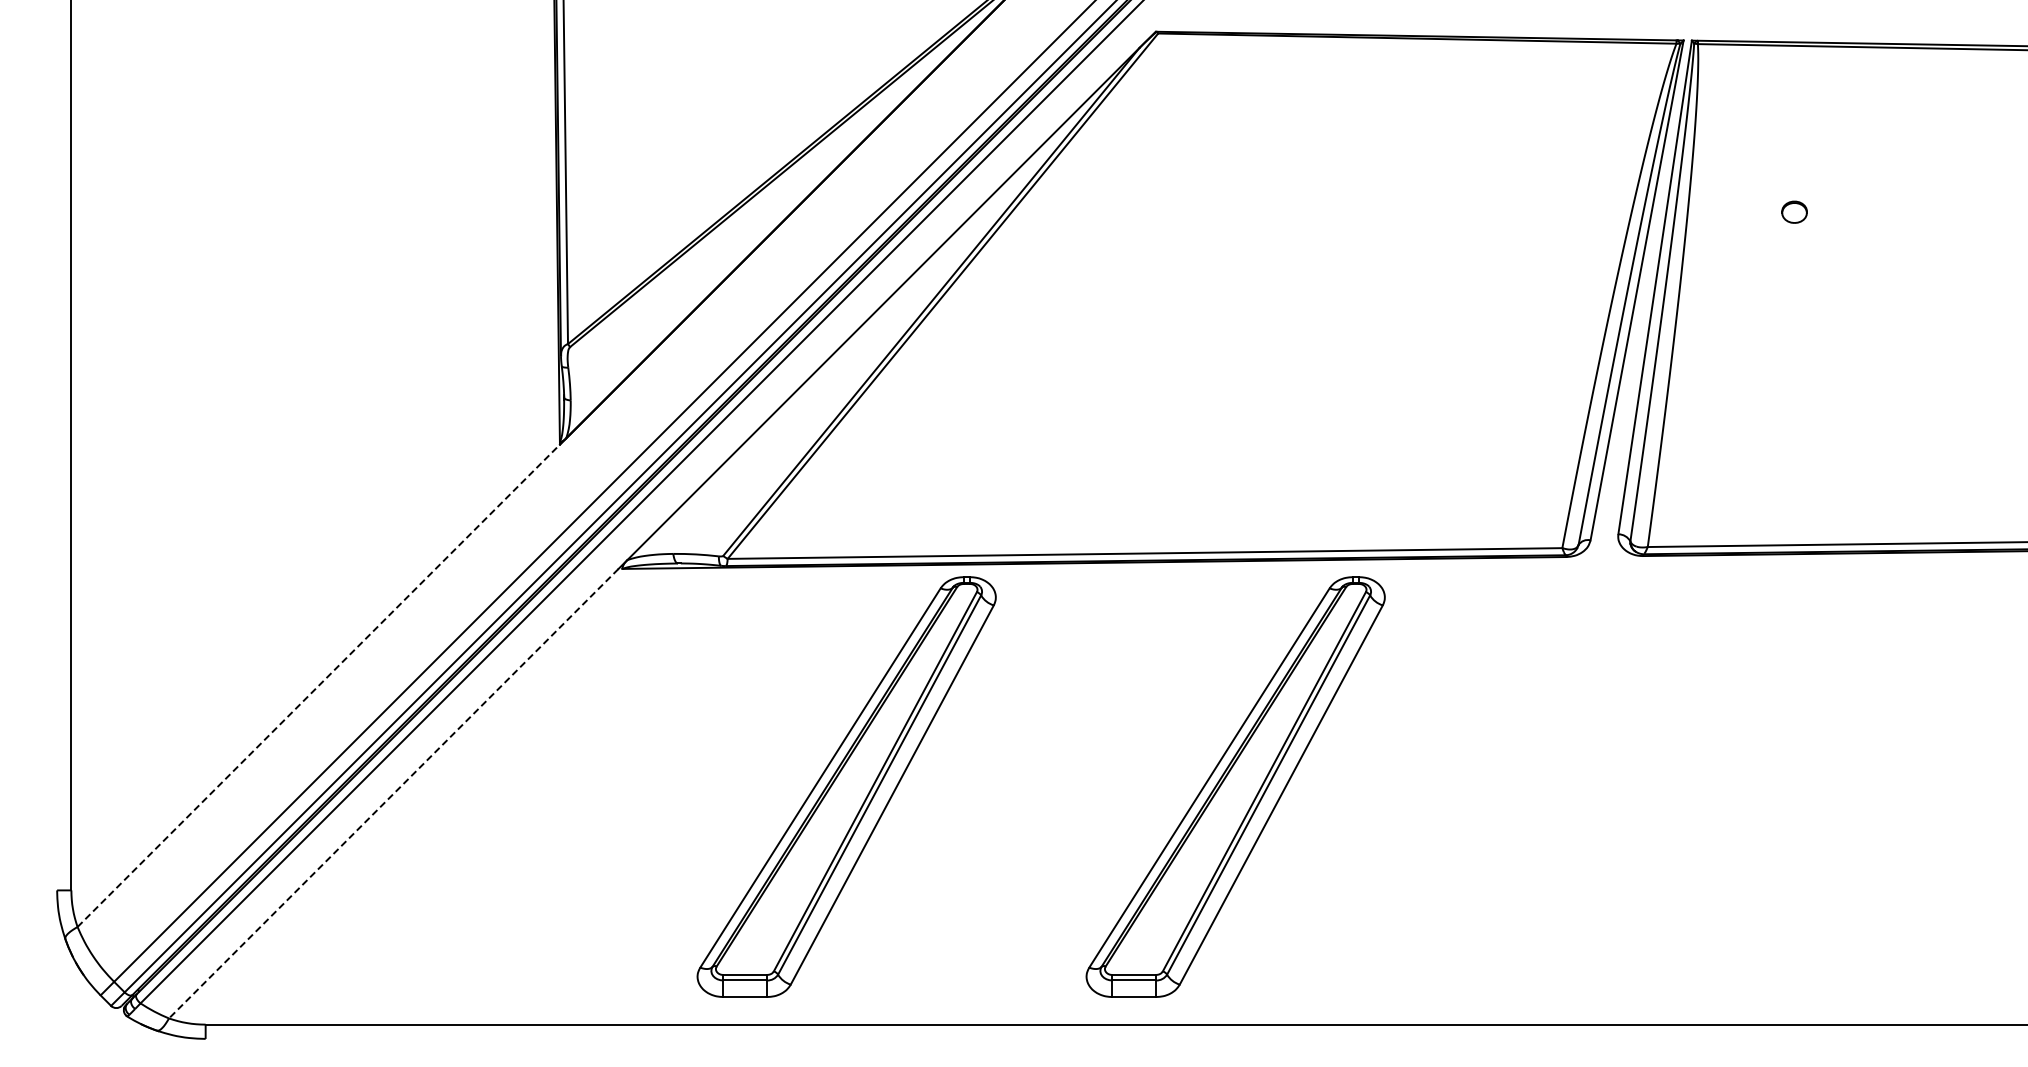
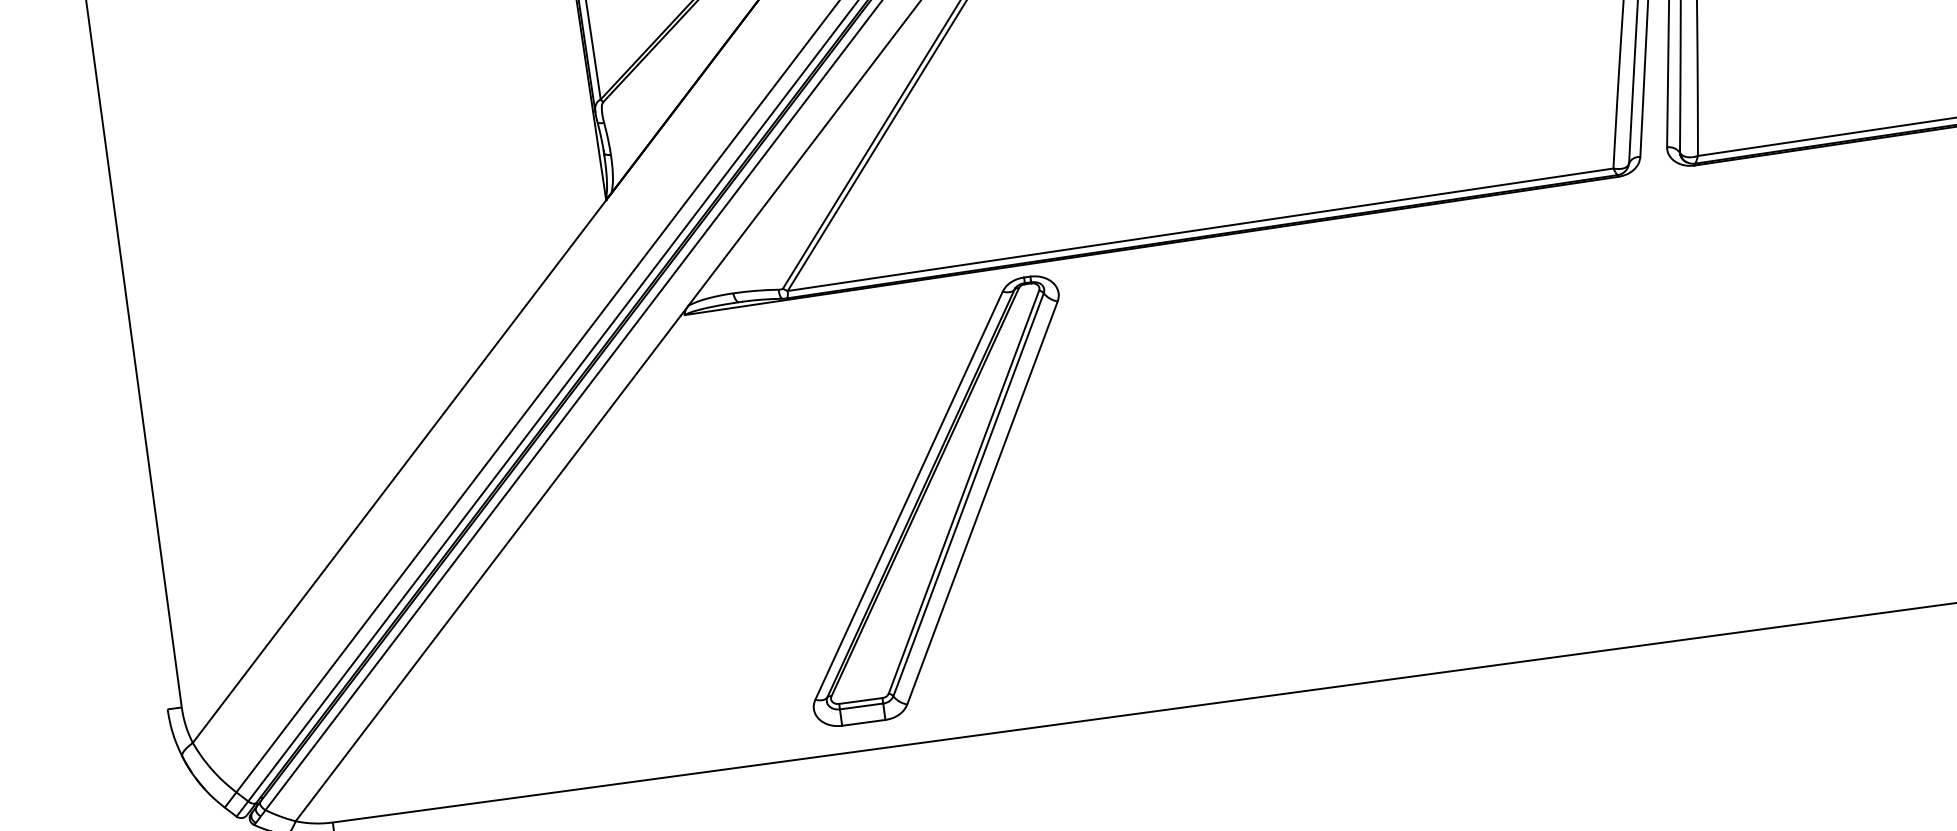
line: (319, 685) -> (400, 471), dashed -> solid
part: (1235, 786) -> (1321, 448), removed
line: (393, 793) -> (487, 568), dashed -> solid

